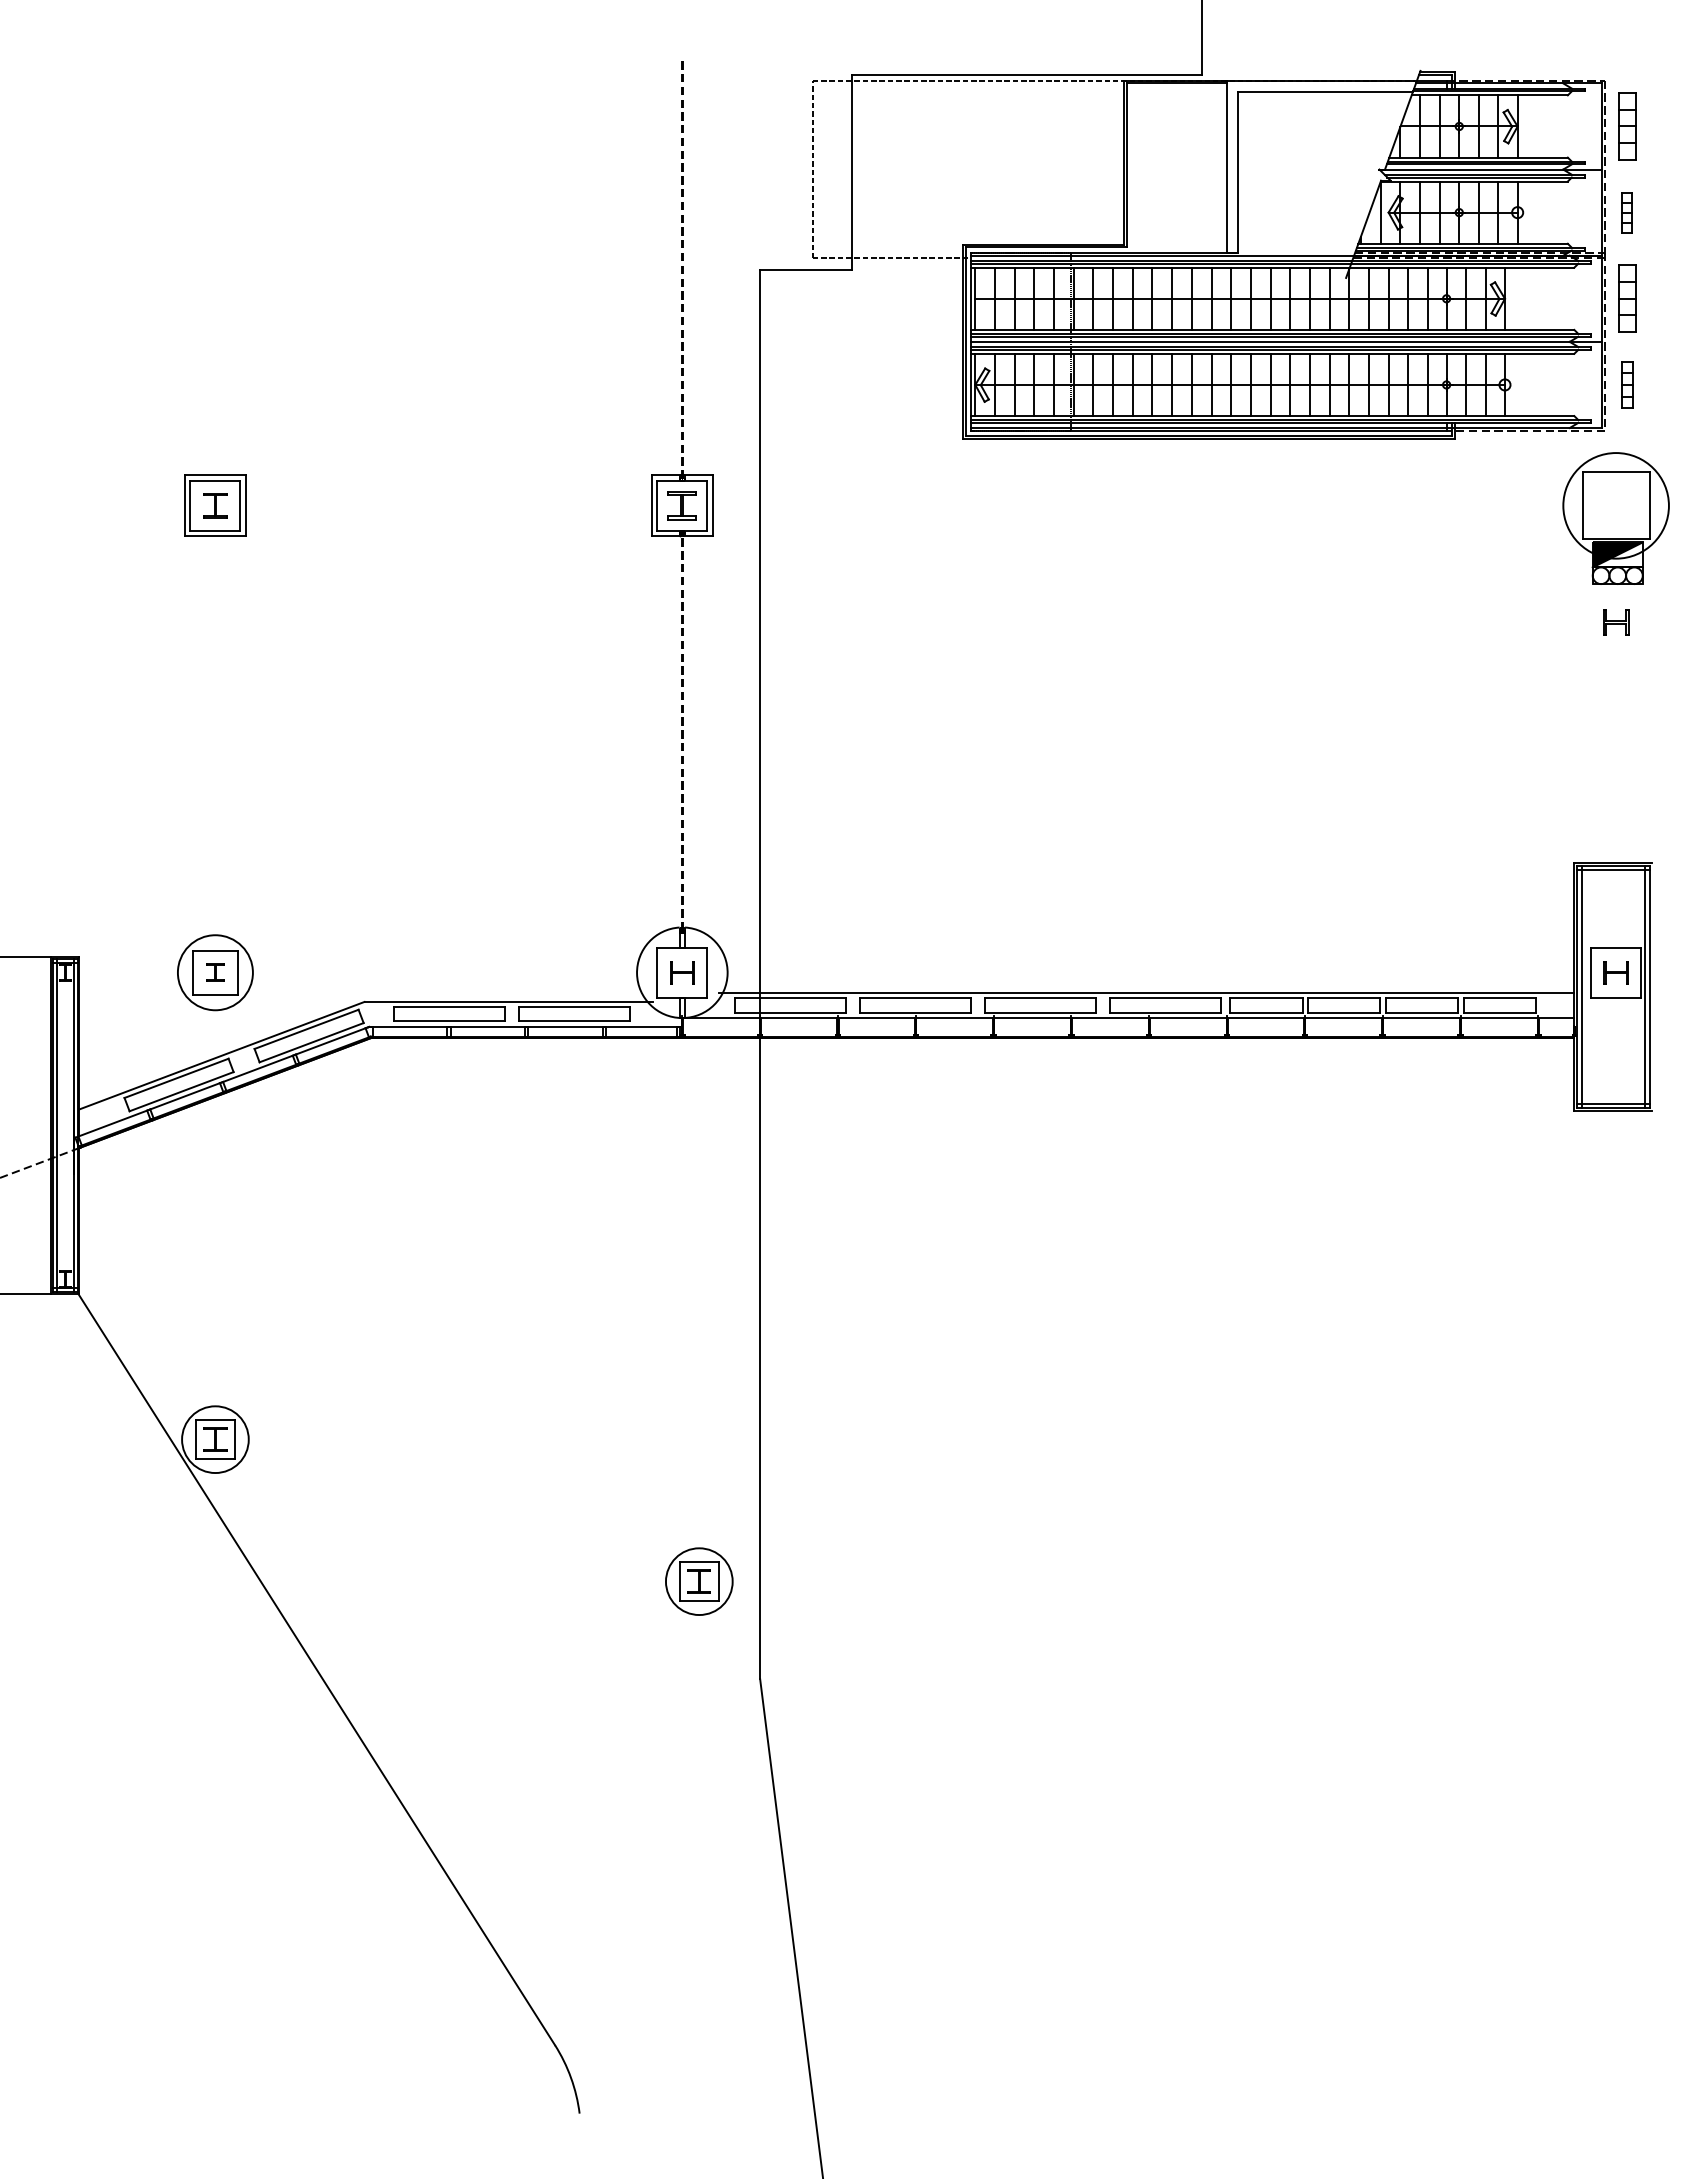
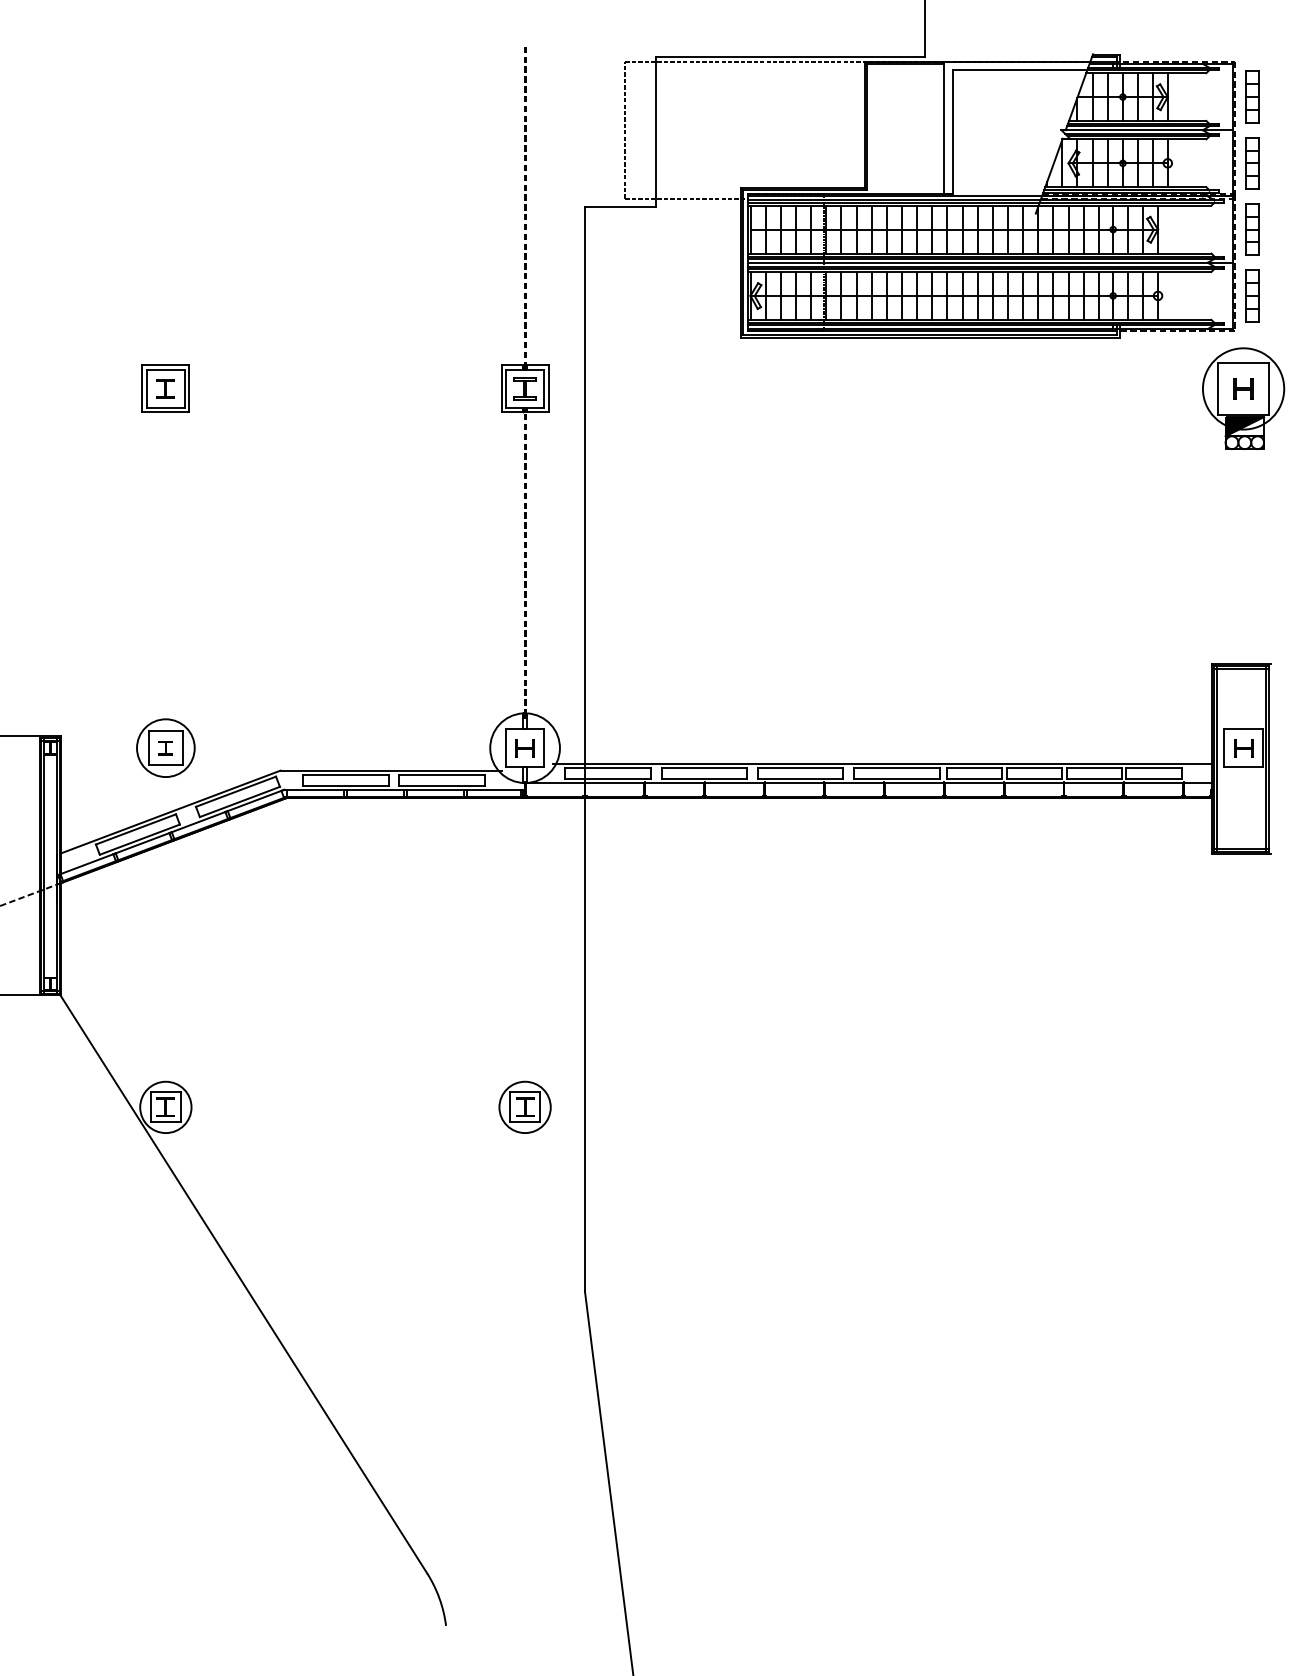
part: (1627, 212) -> (1252, 163), size x1.67
part: (1627, 384) -> (1252, 295), size x1.43
part: (1616, 622) -> (1243, 388), moved
part: (699, 1581) -> (525, 1107), moved

